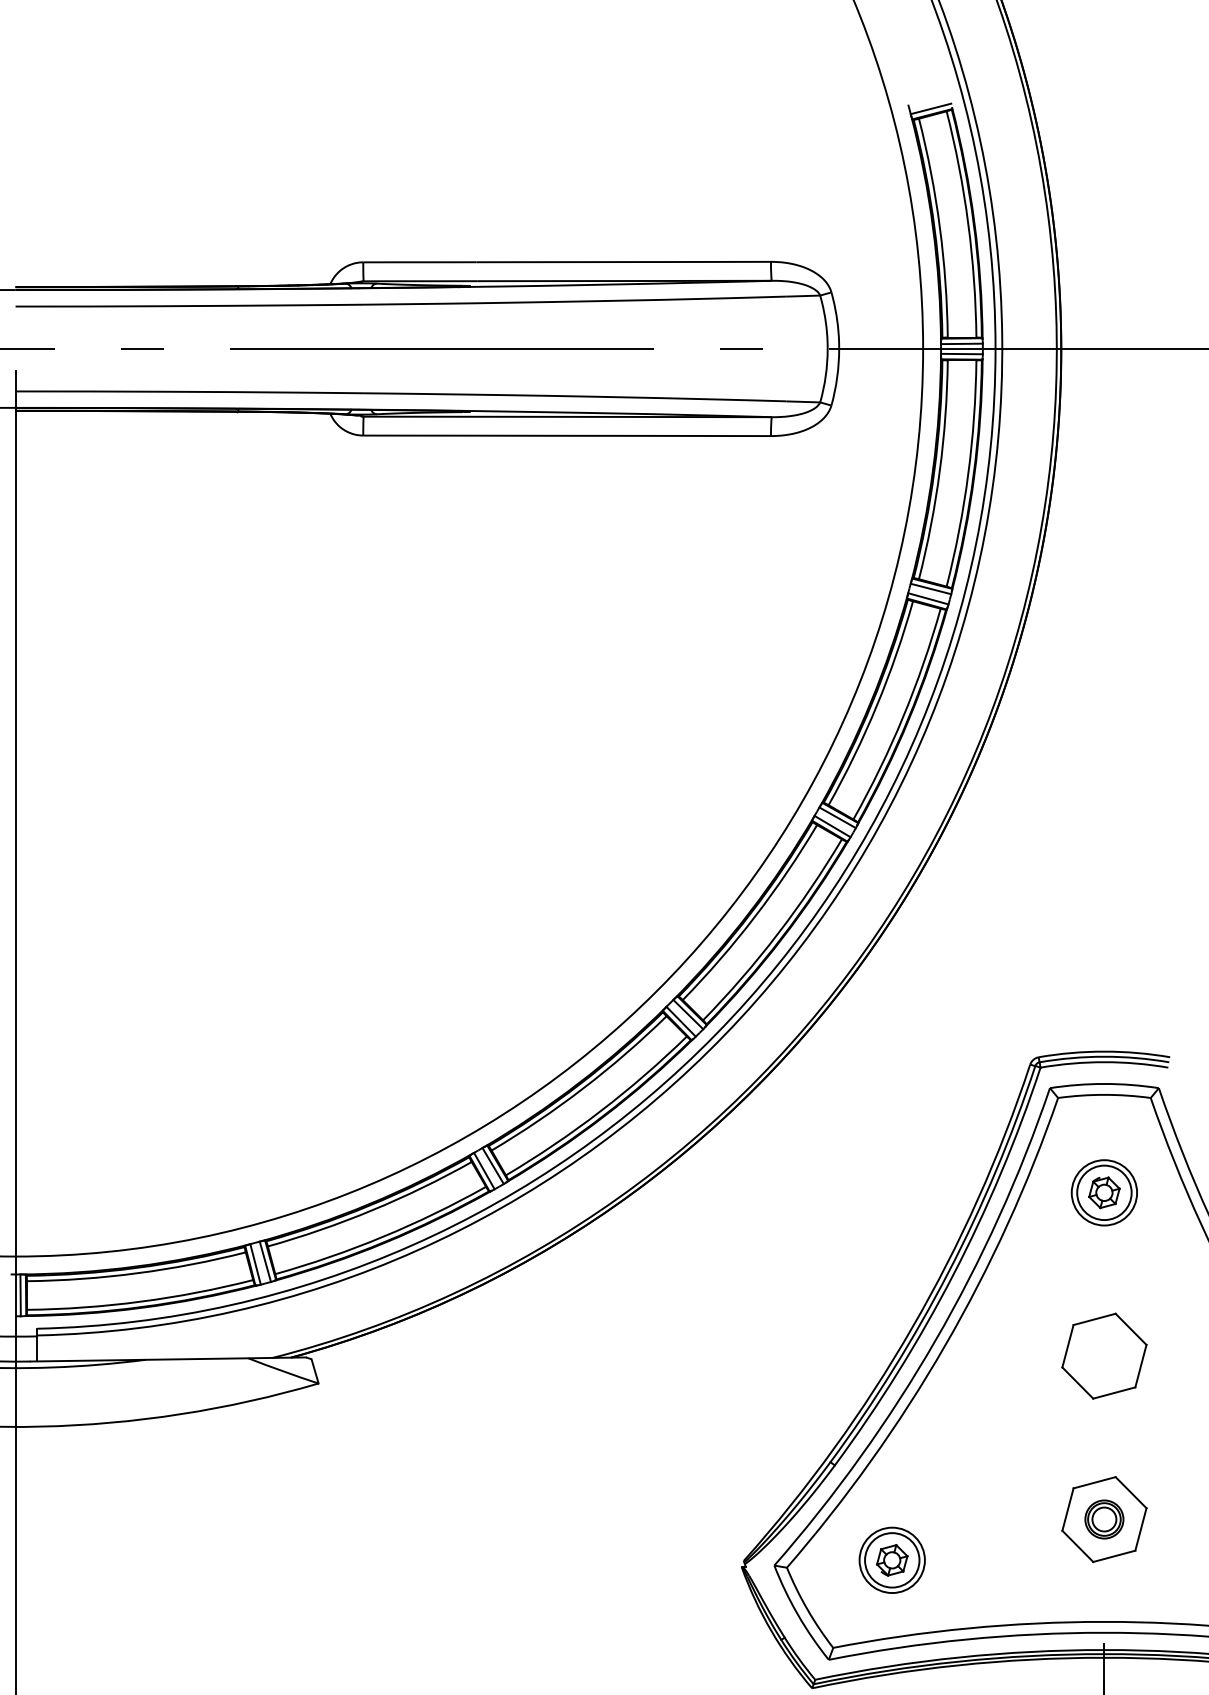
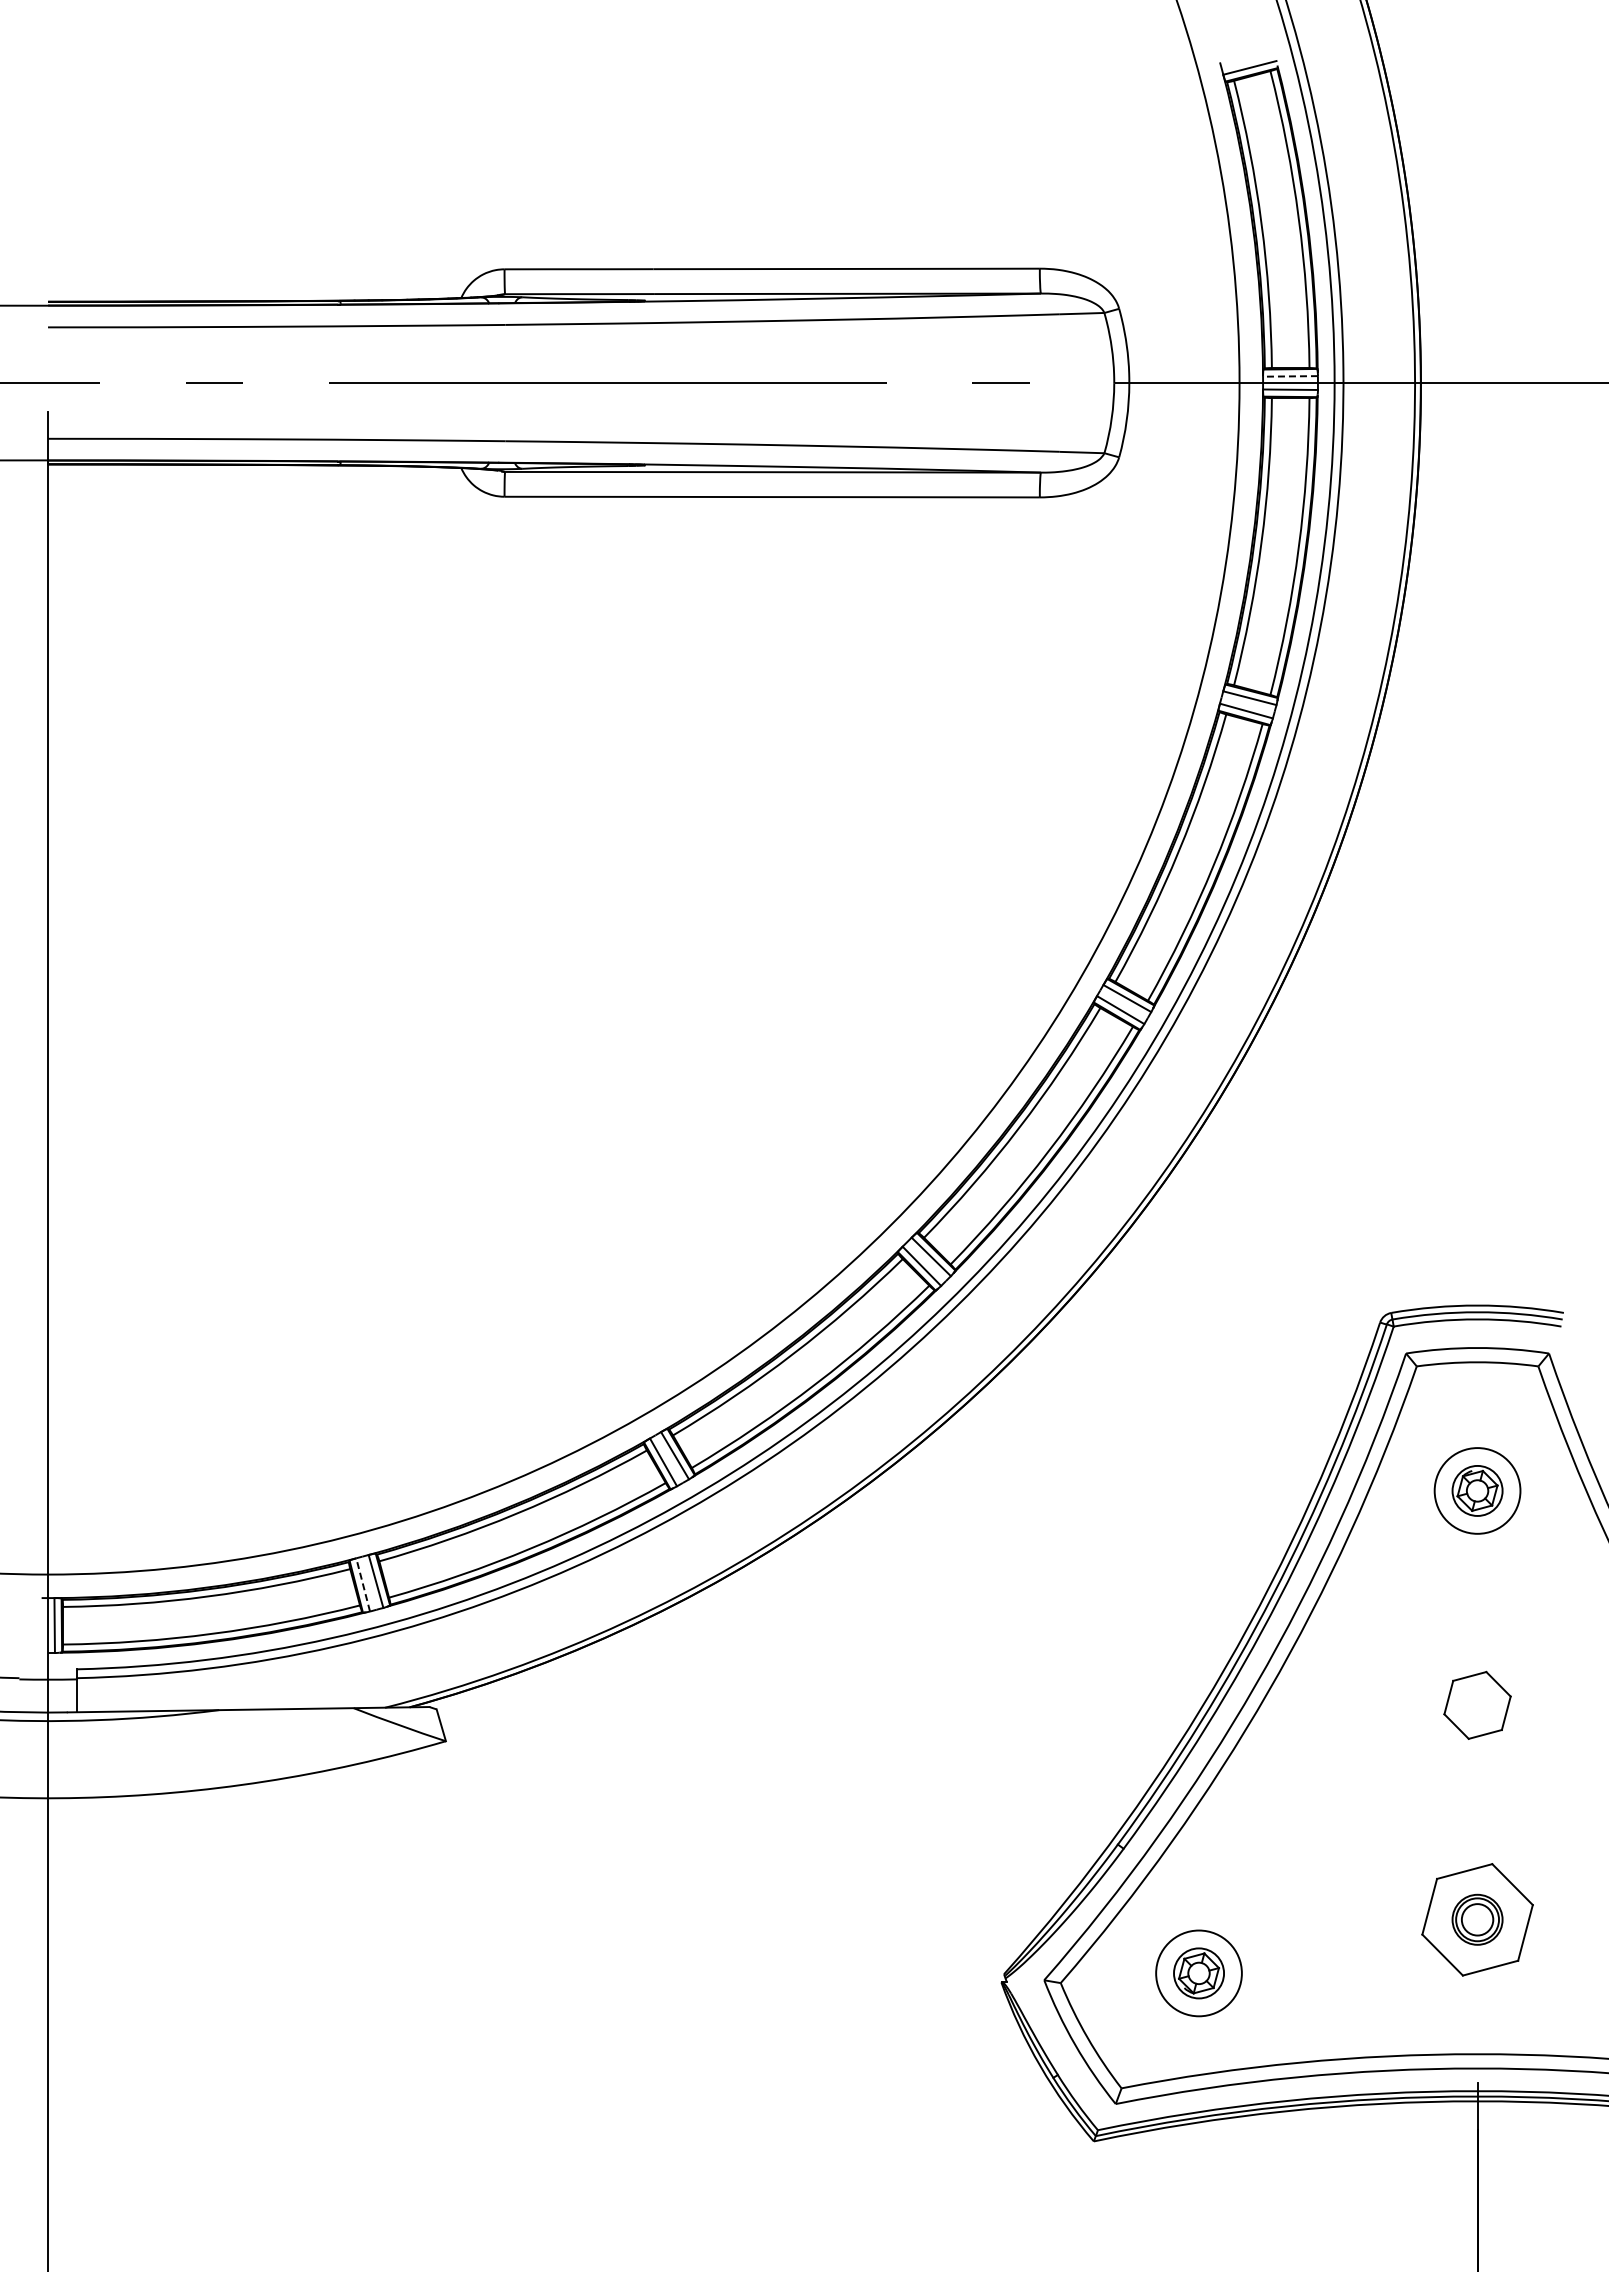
line: (961, 343) -> (1290, 376), solid -> dashed
circle: (1104, 1192) -> (1477, 1490), size x0.7
line: (255, 1264) -> (363, 1584), solid -> dashed
part: (1104, 1356) -> (1477, 1705), size x0.6
circle: (891, 1560) -> (1198, 1973), size x0.7

